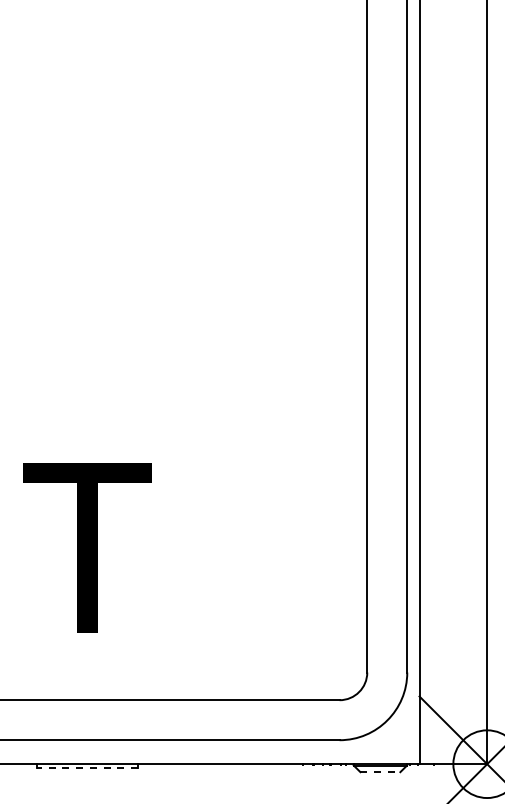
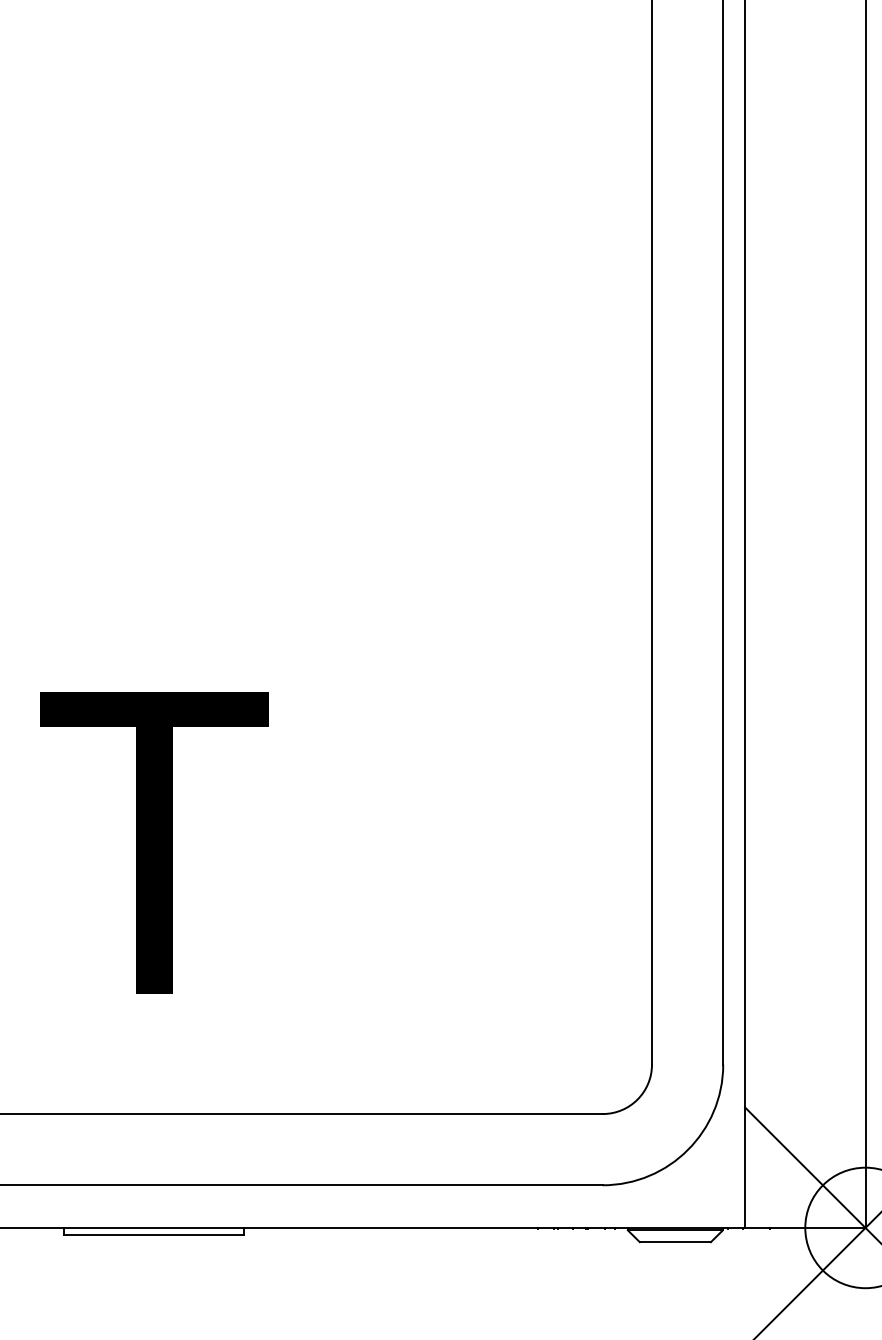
line: (87, 768) -> (153, 1235), dashed -> solid
line: (380, 772) -> (675, 1242), dashed -> solid

